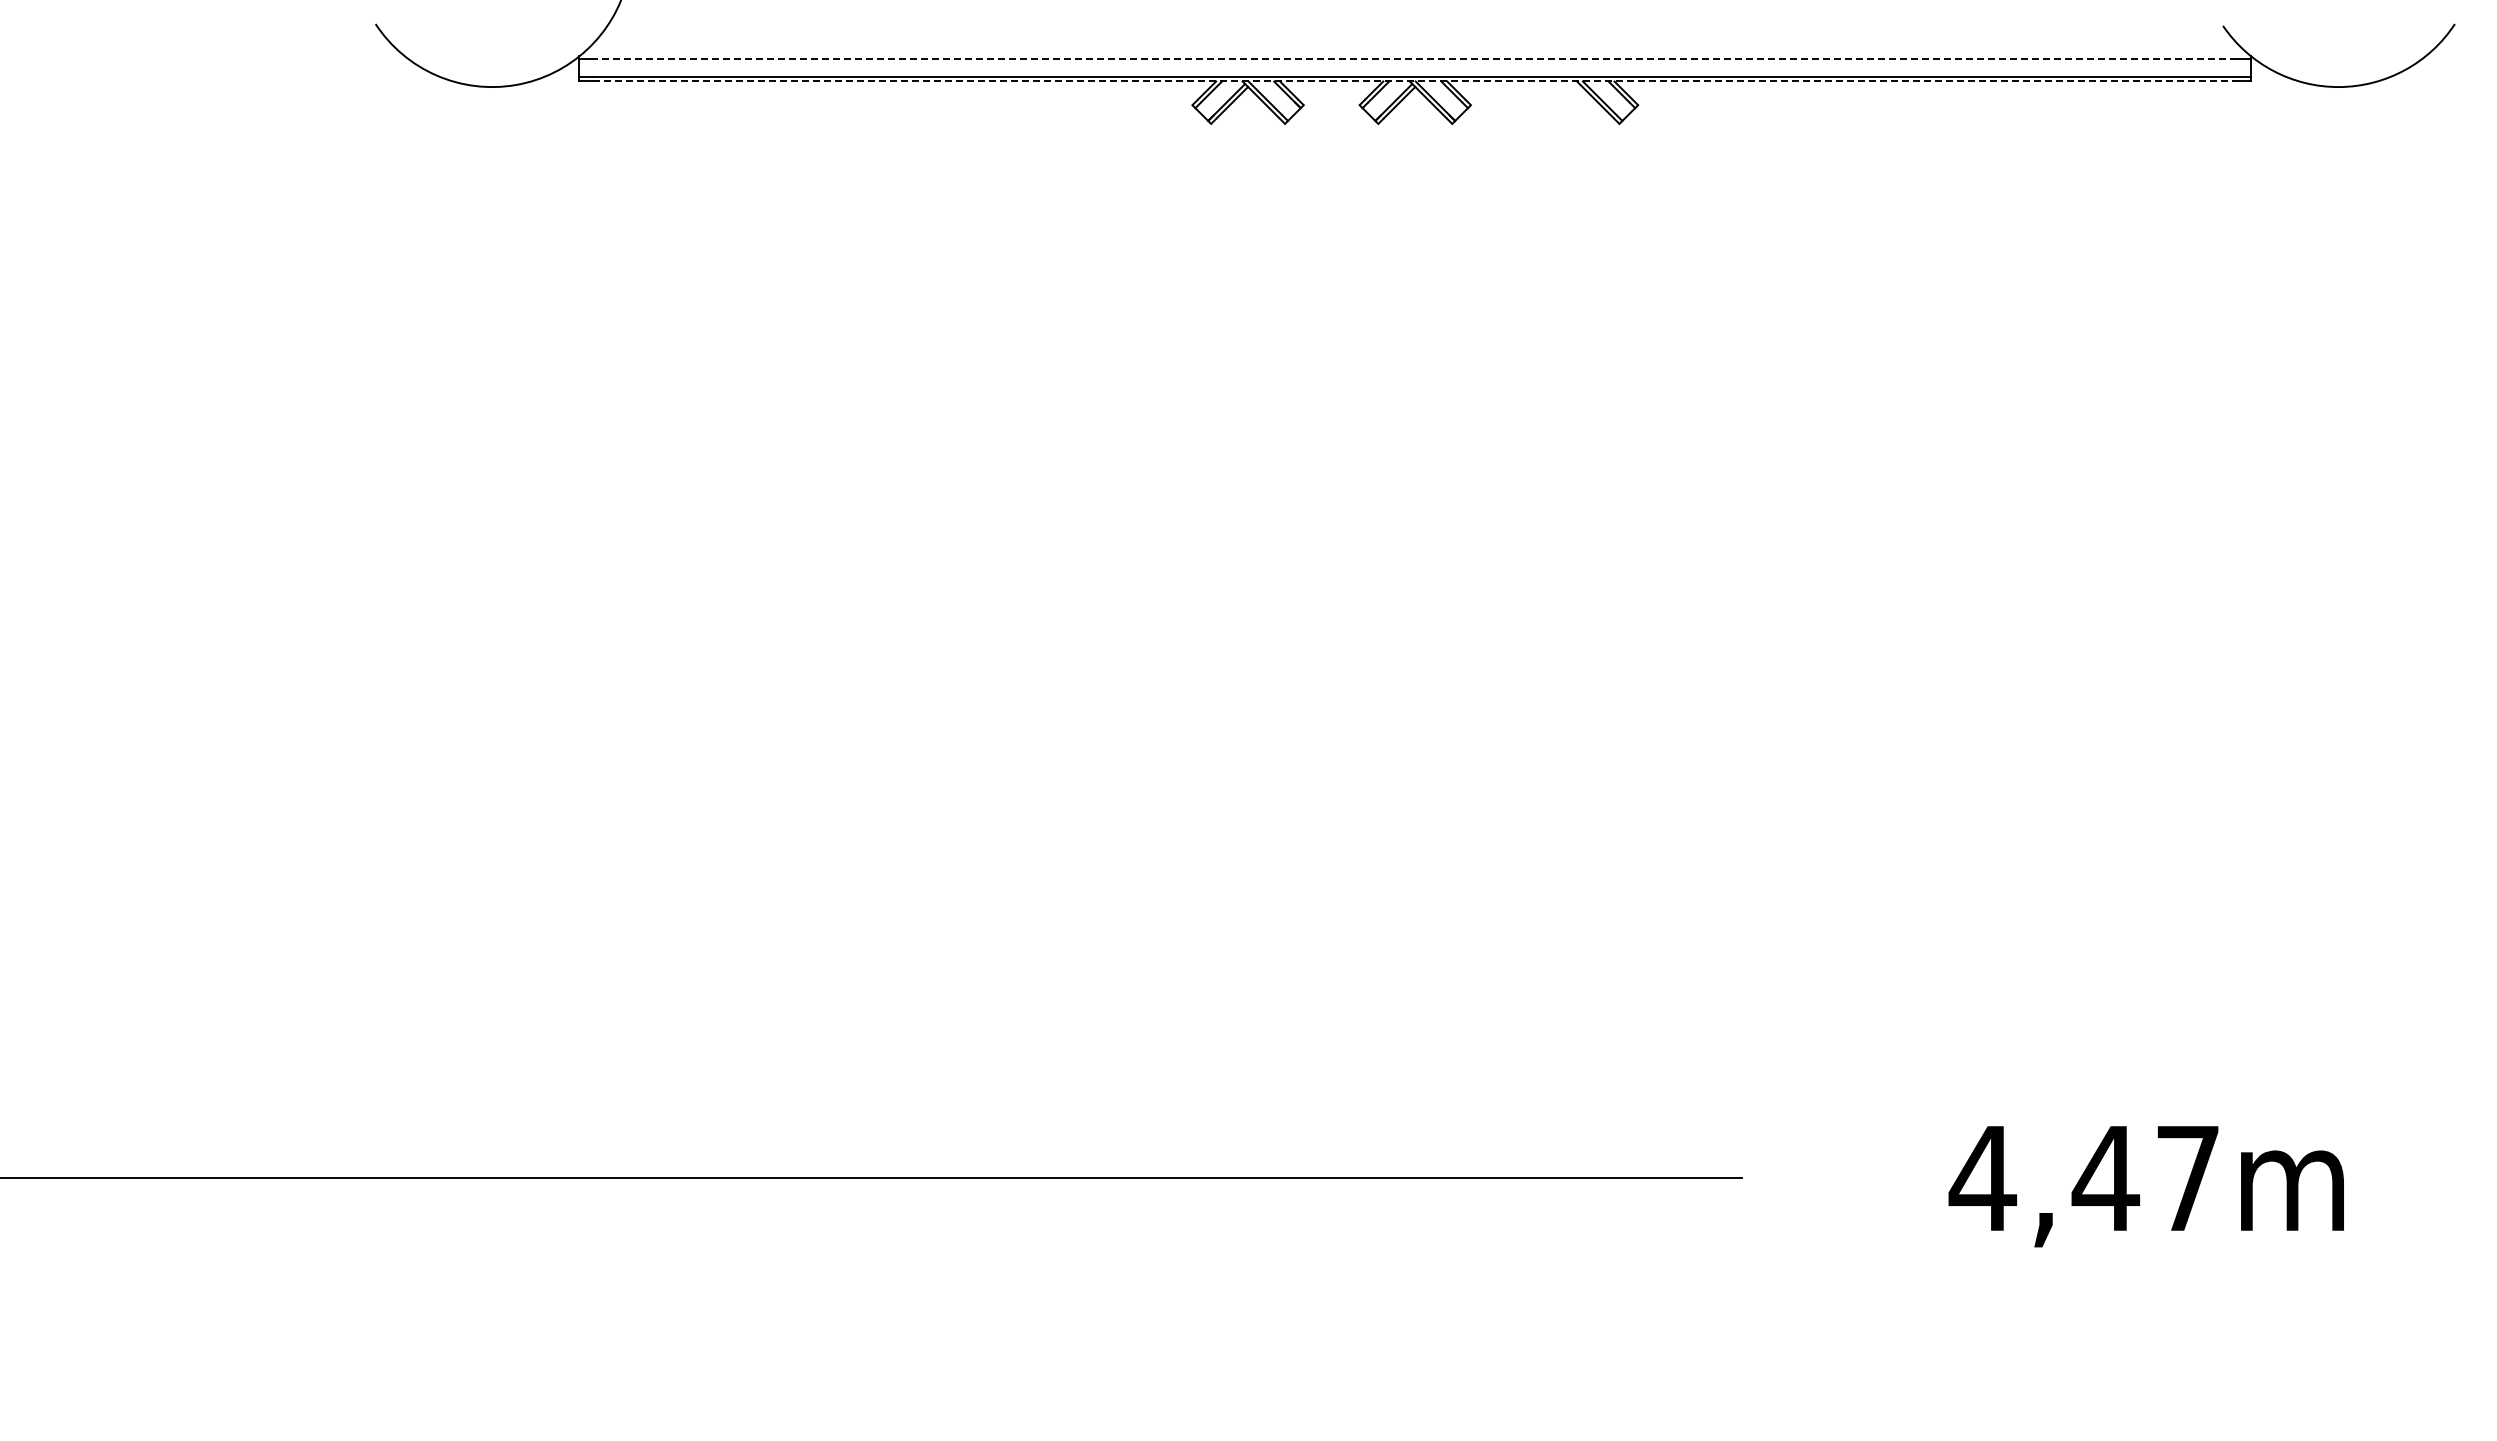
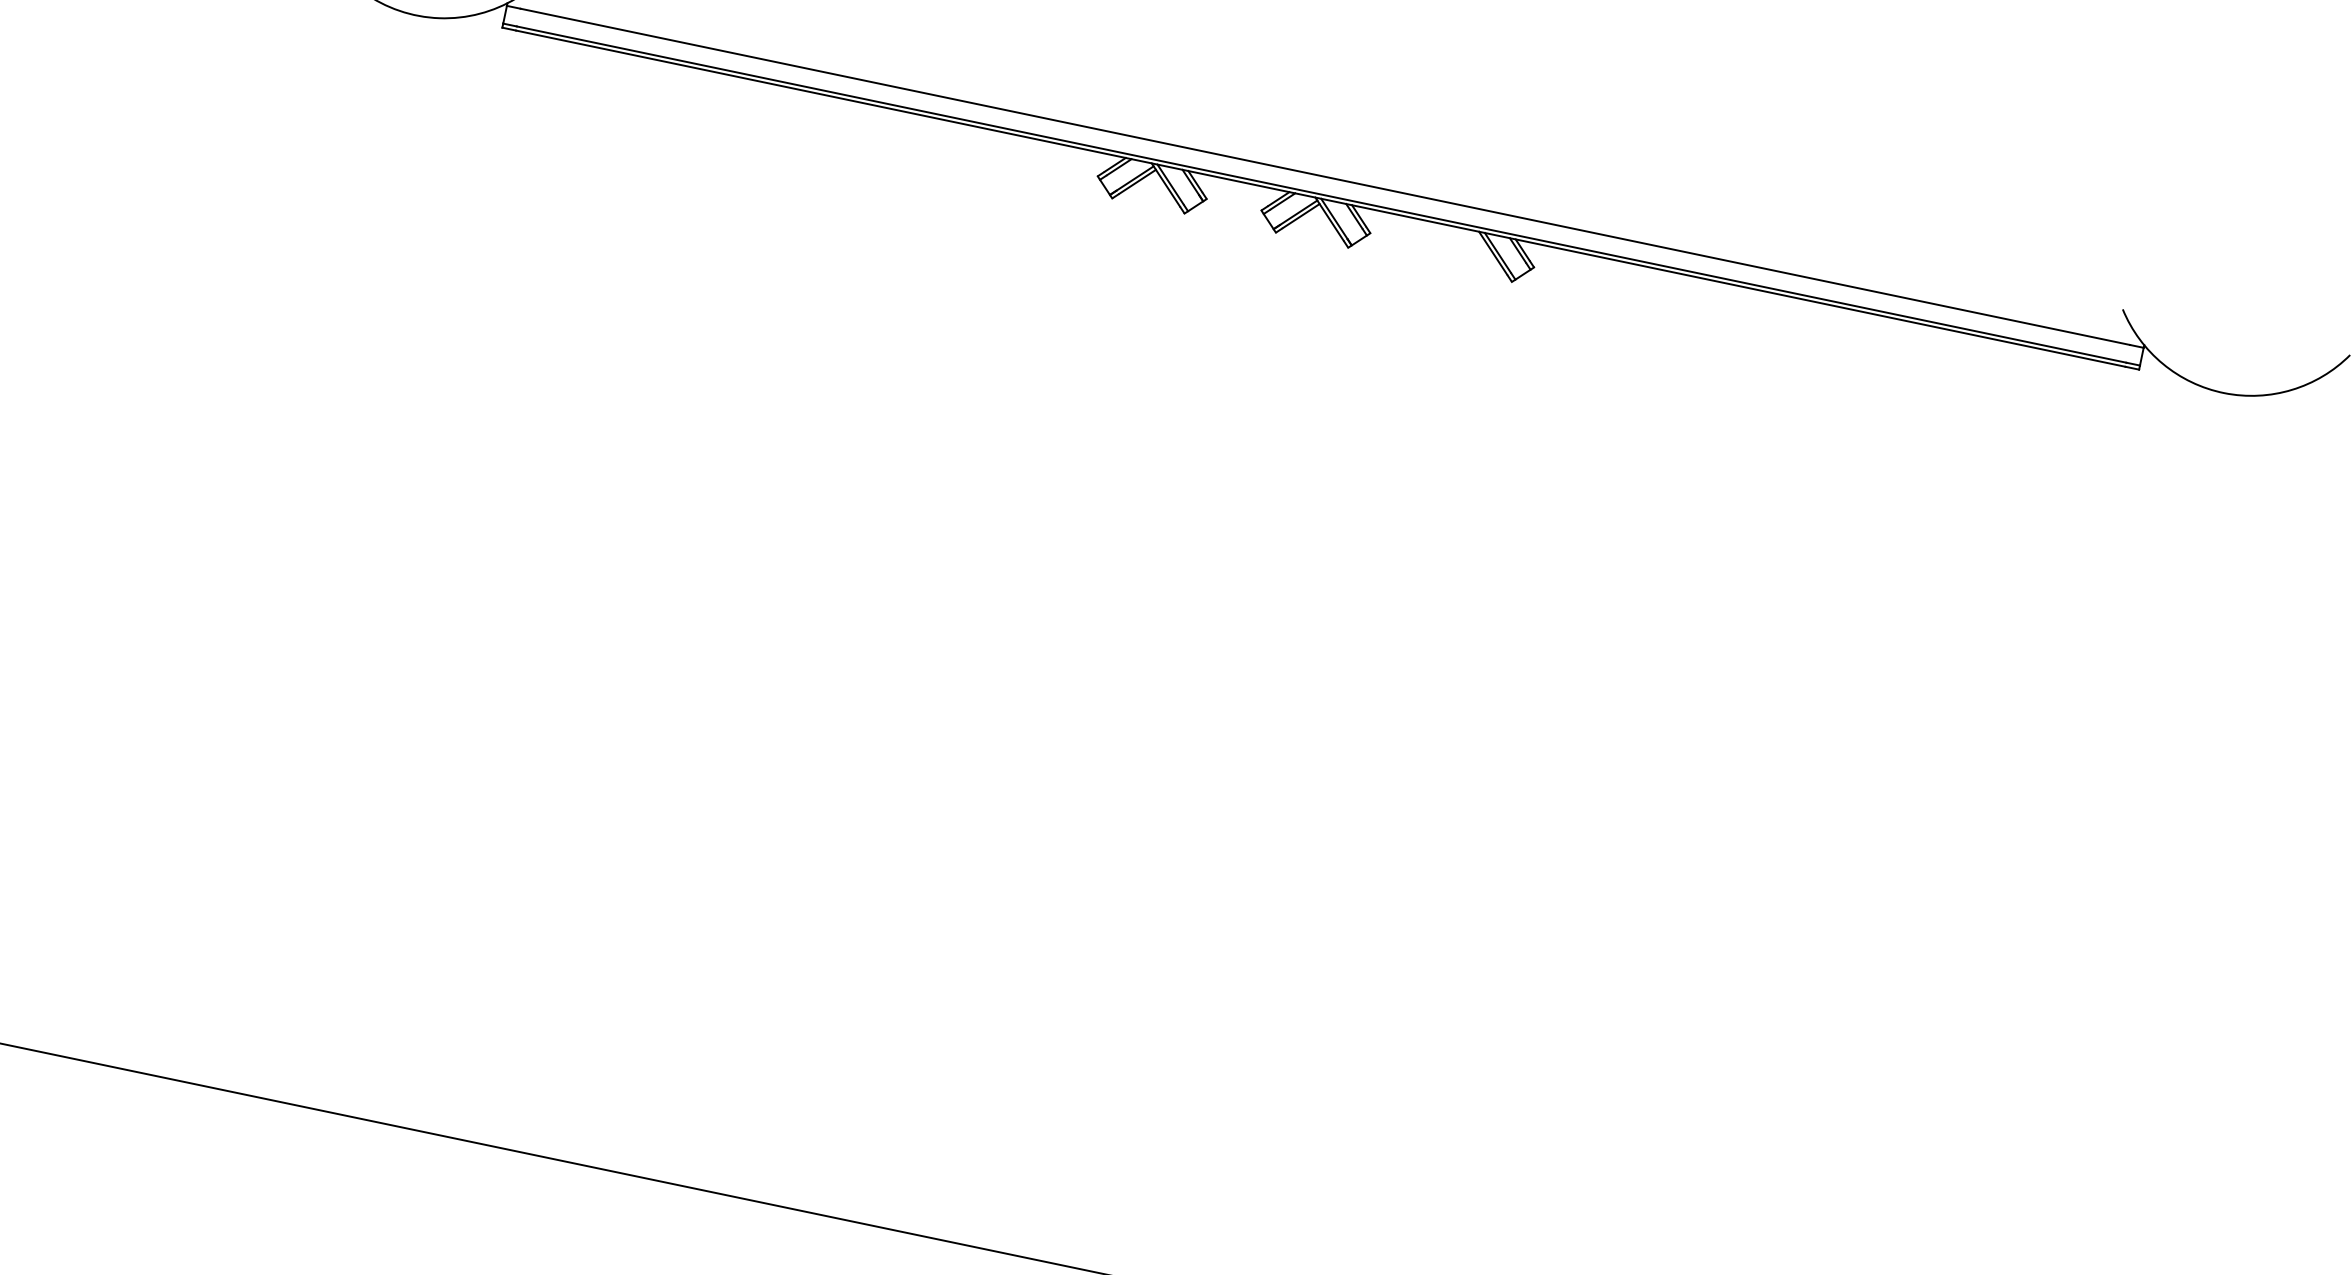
line: (1414, 59) -> (1324, 176), dashed -> solid
line: (1415, 81) -> (1320, 198), dashed -> solid

